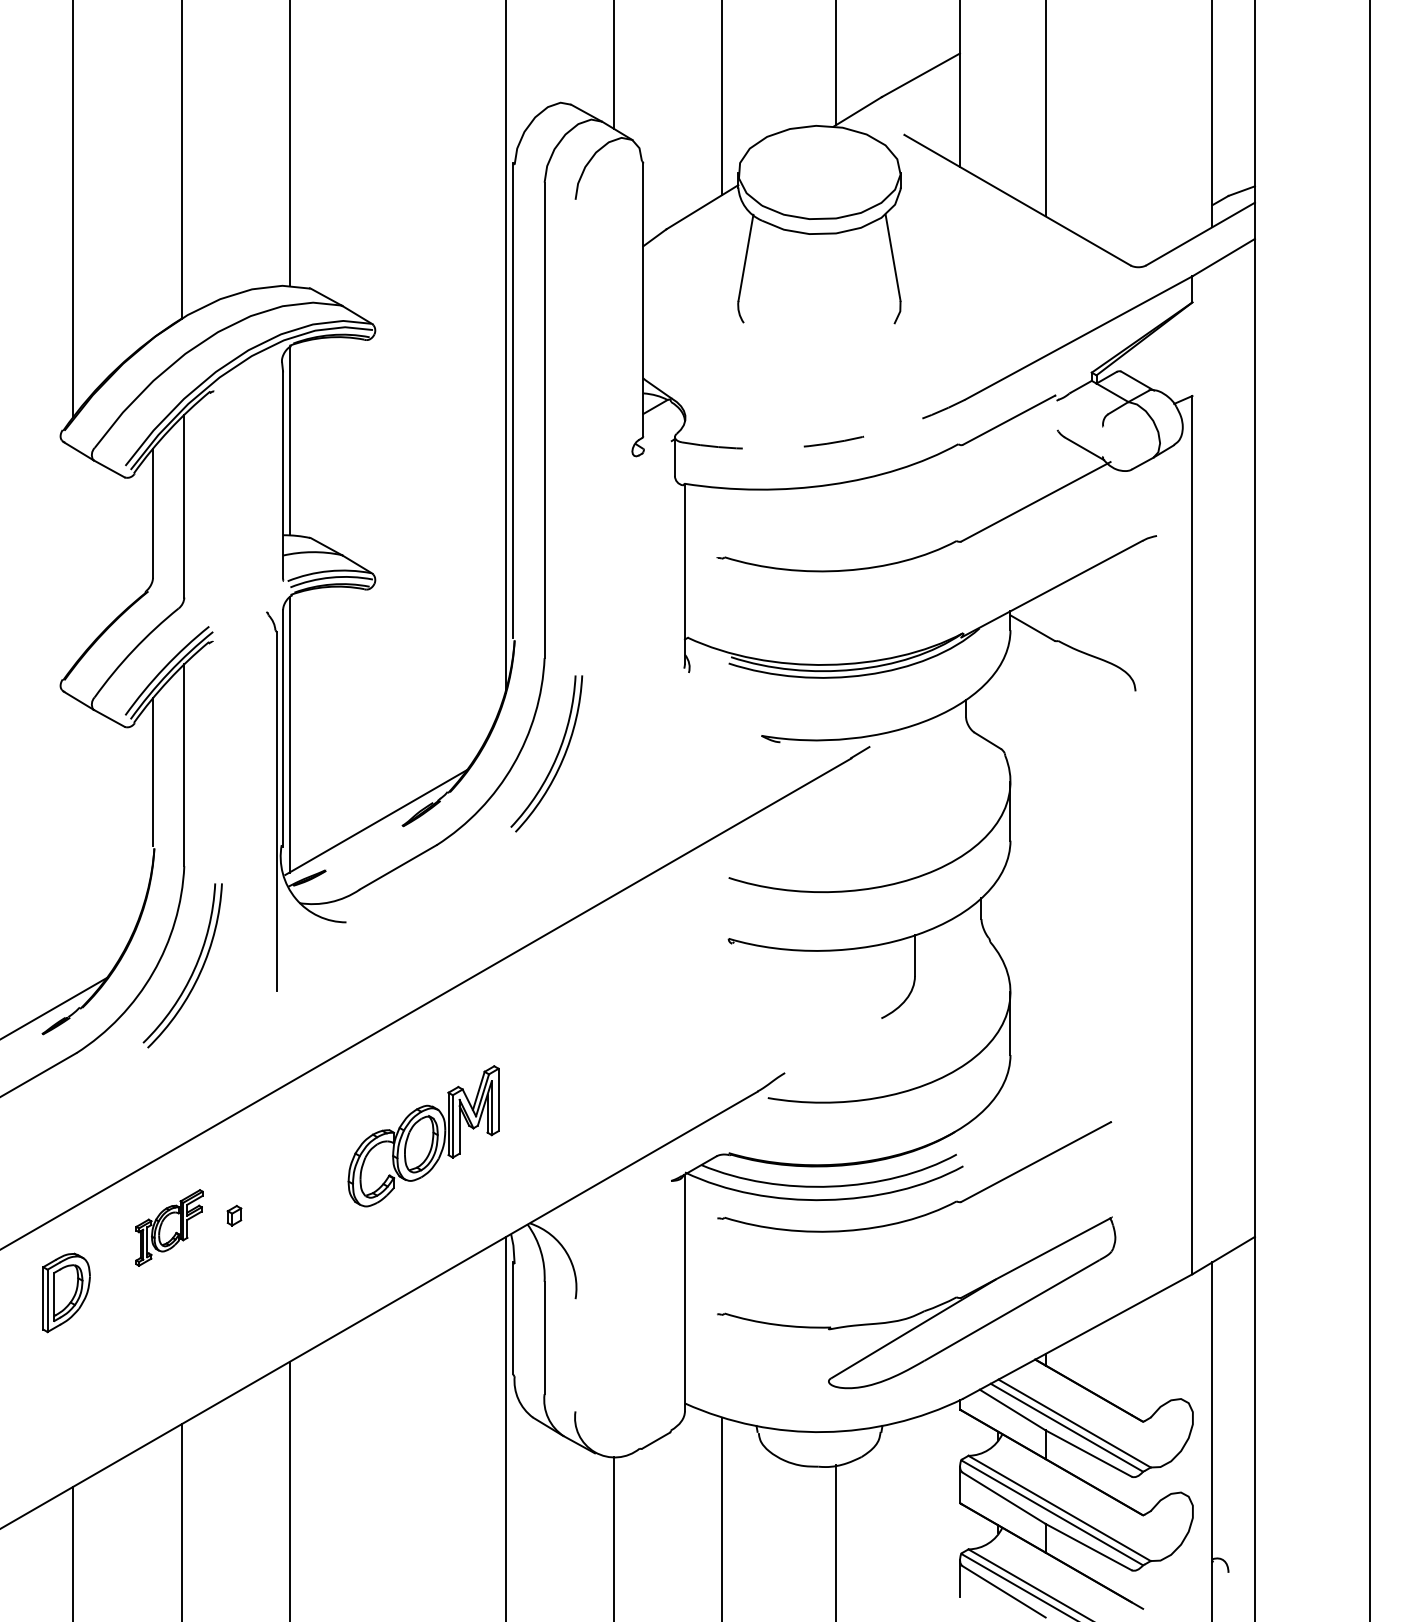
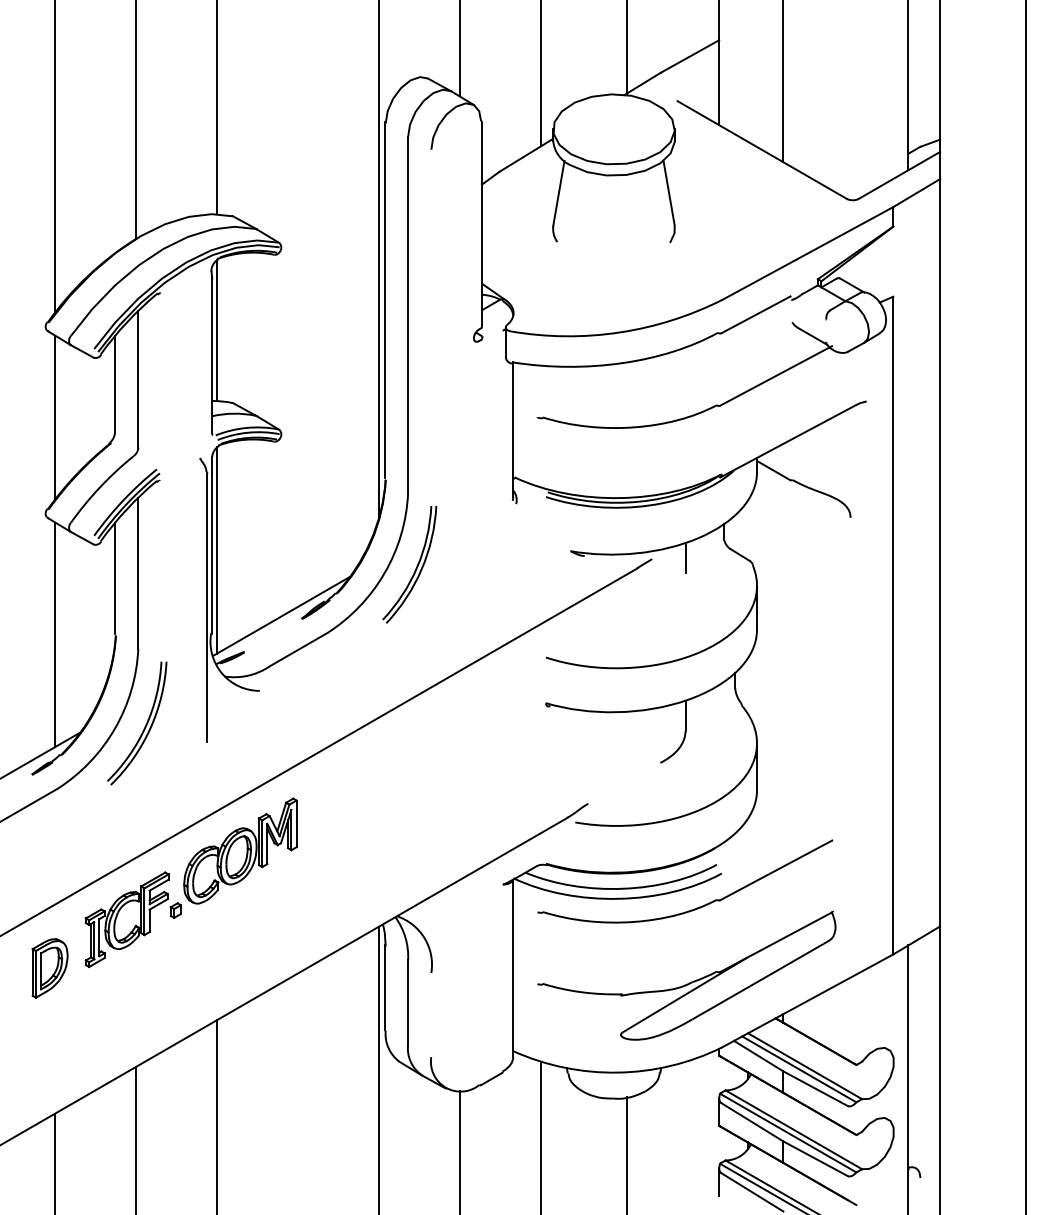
arc: (826, 443) -> (619, 332), dashed -> solid
line: (73, 557) -> (55, 417), added
line: (914, 744) -> (685, 557), added
line: (73, 847) -> (55, 634), added
part: (423, 1136) -> (240, 851), moved
part: (169, 1227) -> (127, 919), size x1.67

